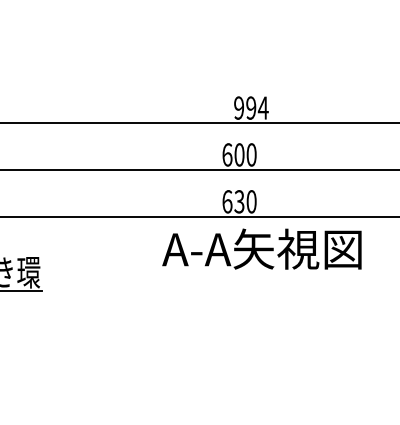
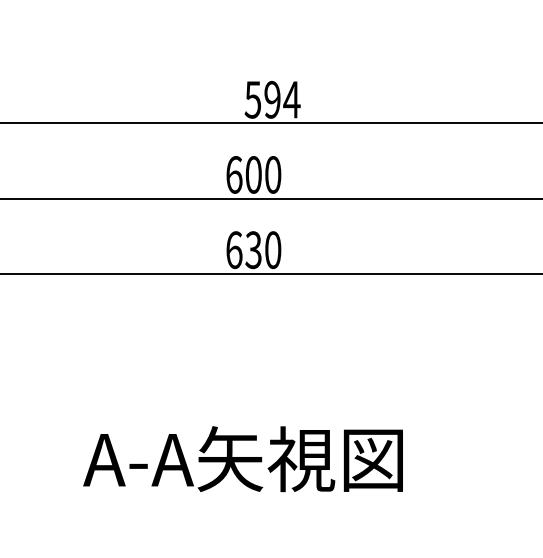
text: (239, 107) -> (253, 98), 994 -> 594
text: (261, 248) -> (242, 458), moved

